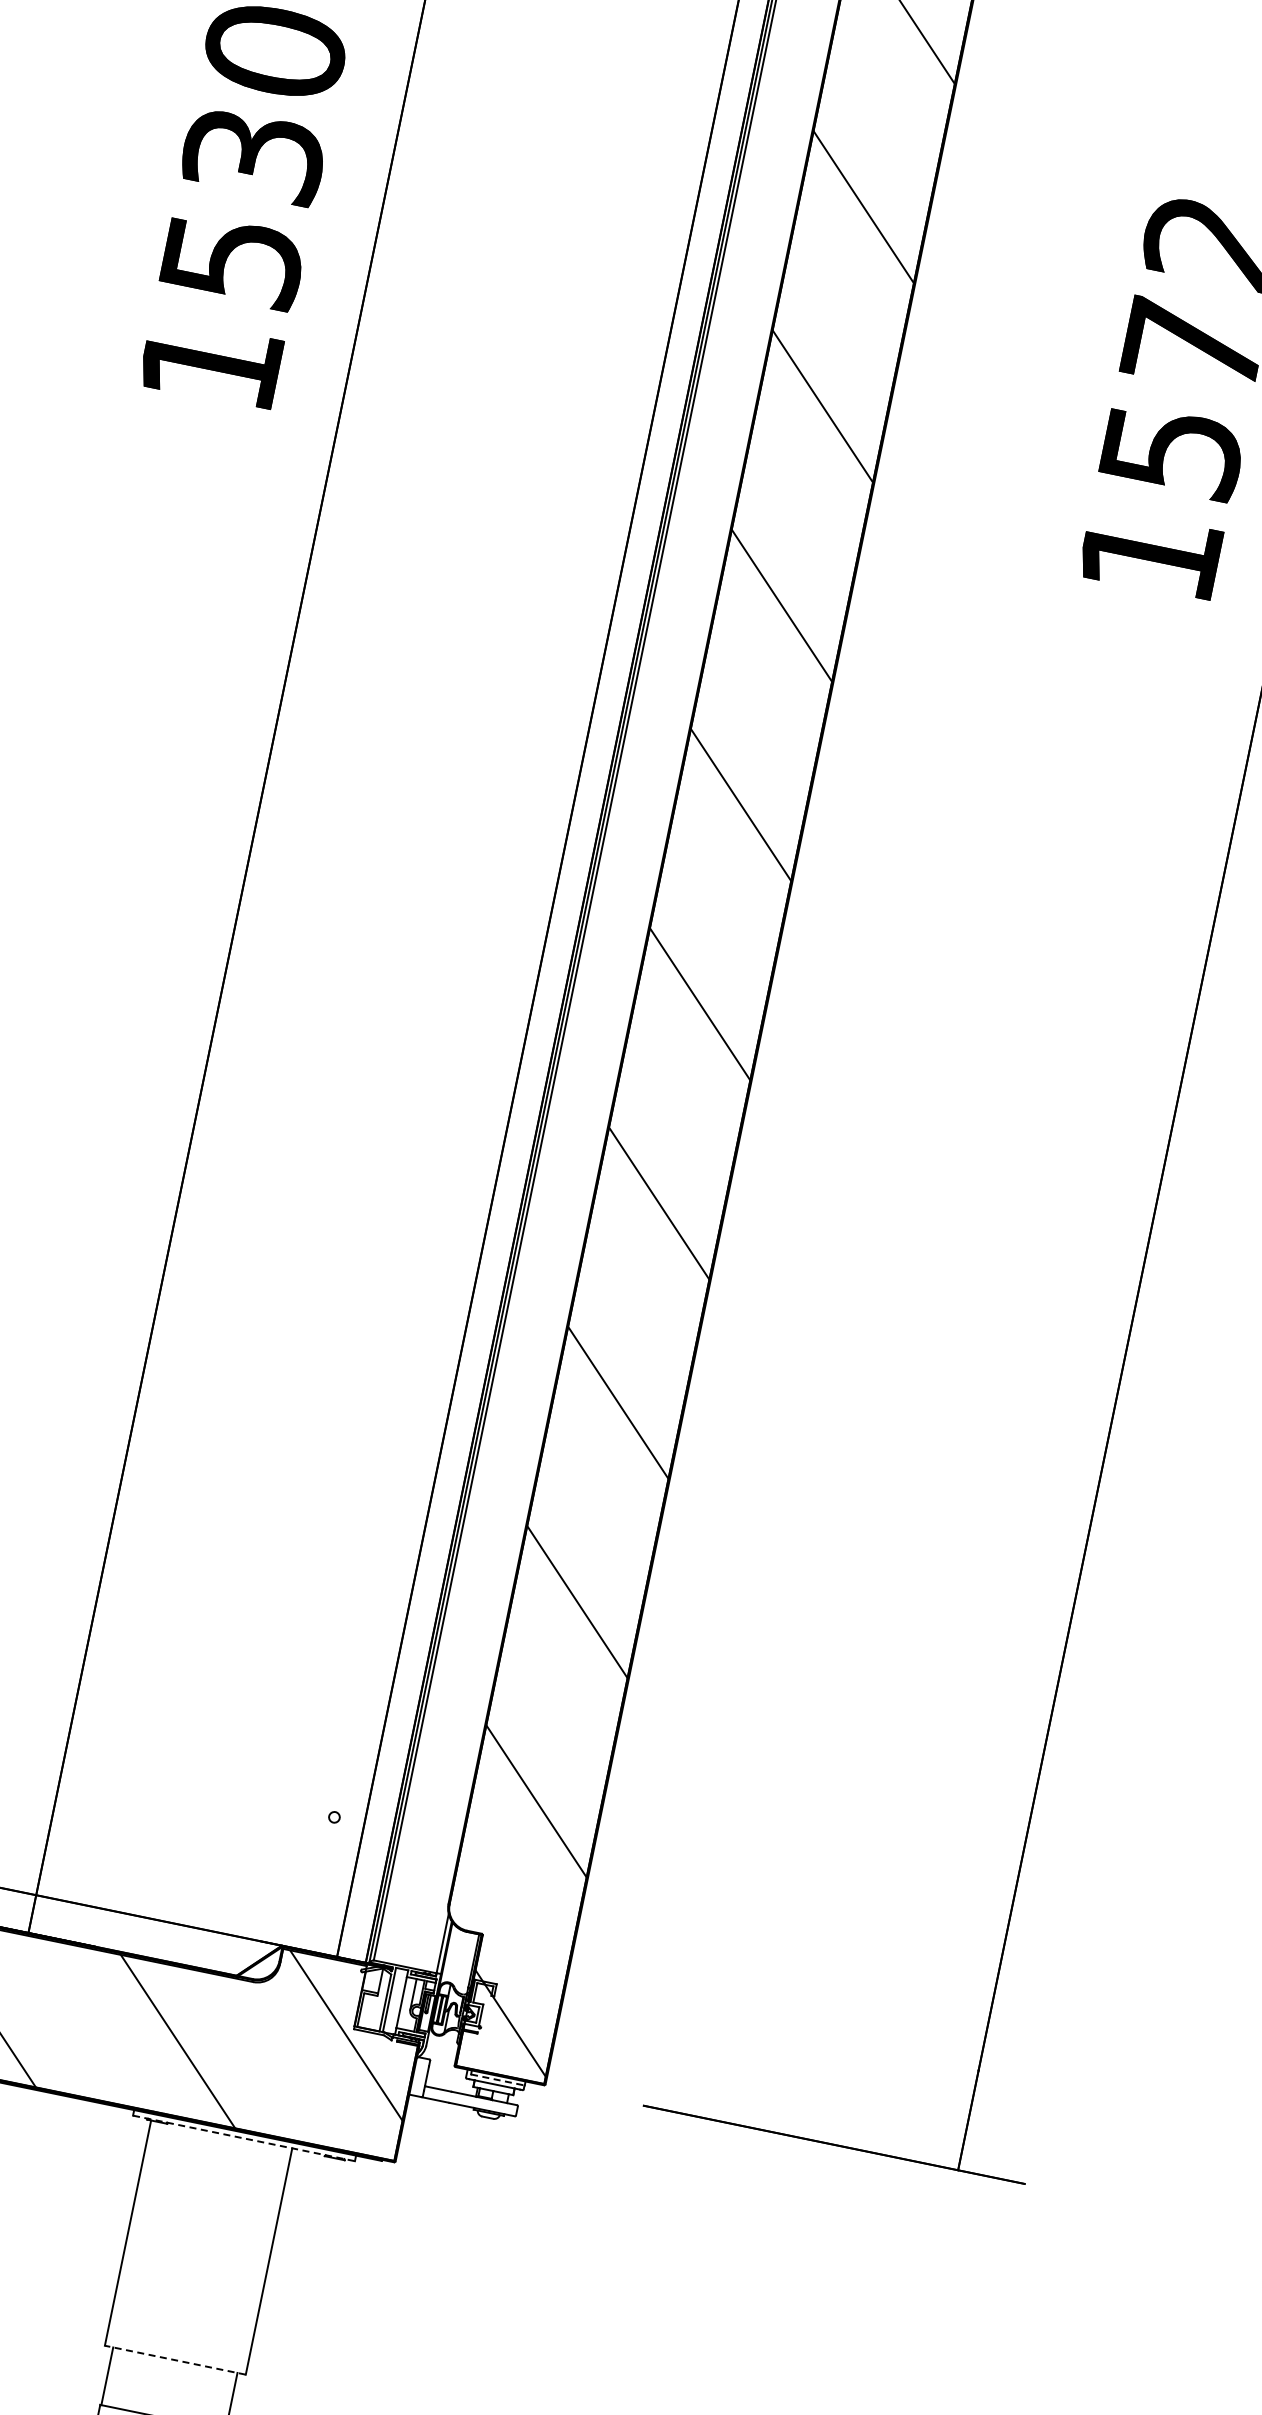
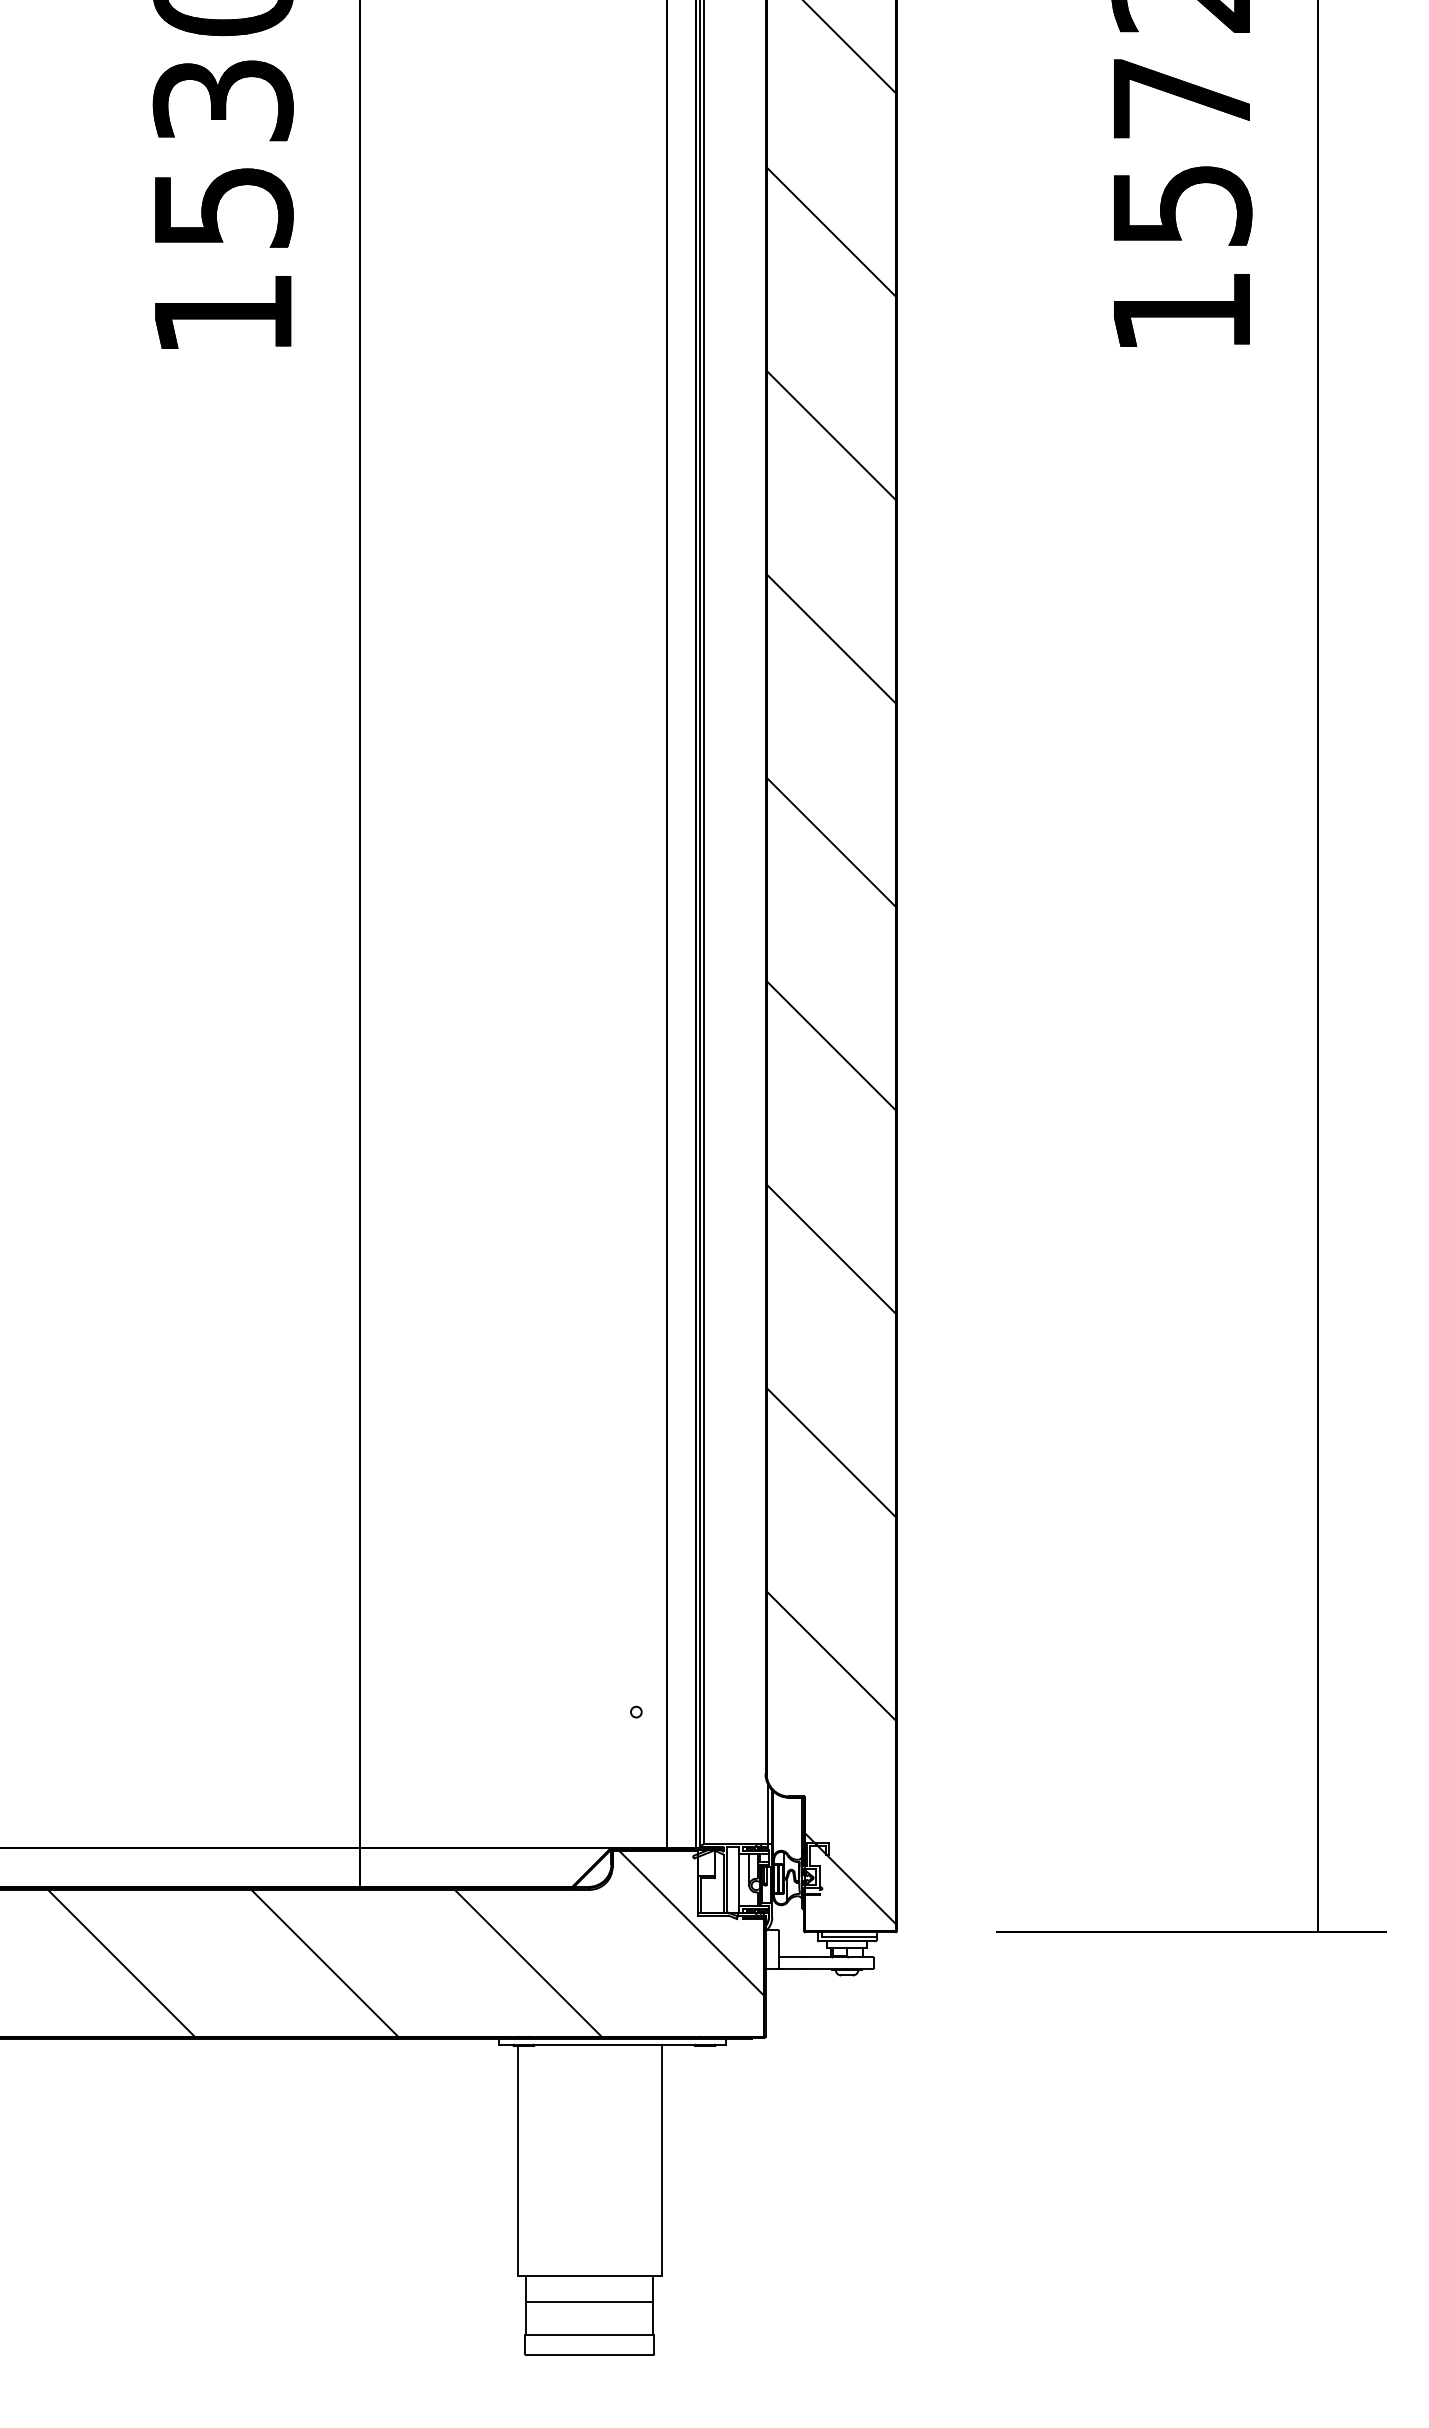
line: (498, 2080) -> (849, 1936), dashed -> solid
line: (244, 2138) -> (612, 2044), dashed -> solid
line: (175, 2359) -> (589, 2275), dashed -> solid
line: (170, 2385) -> (589, 2301), added

